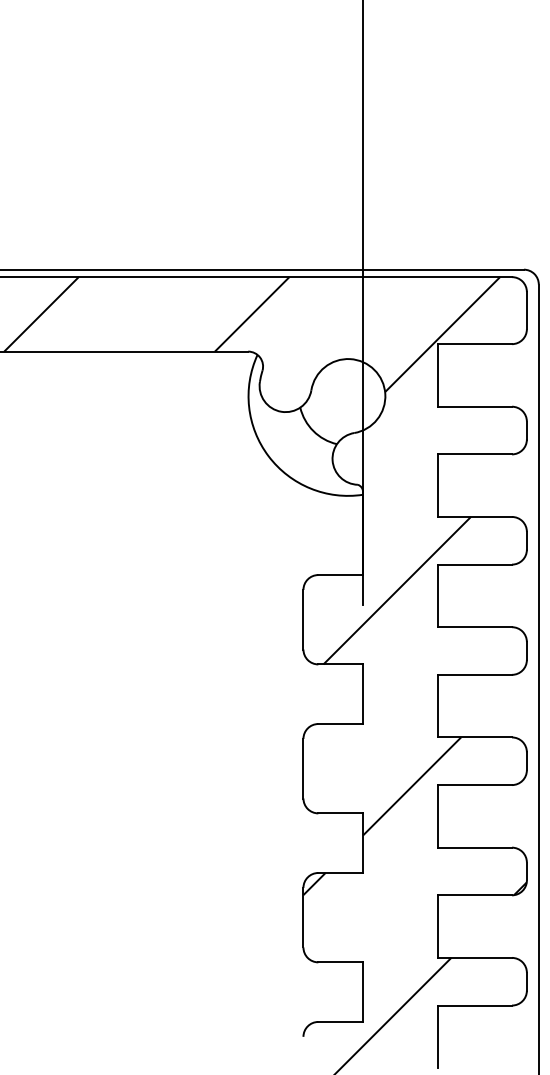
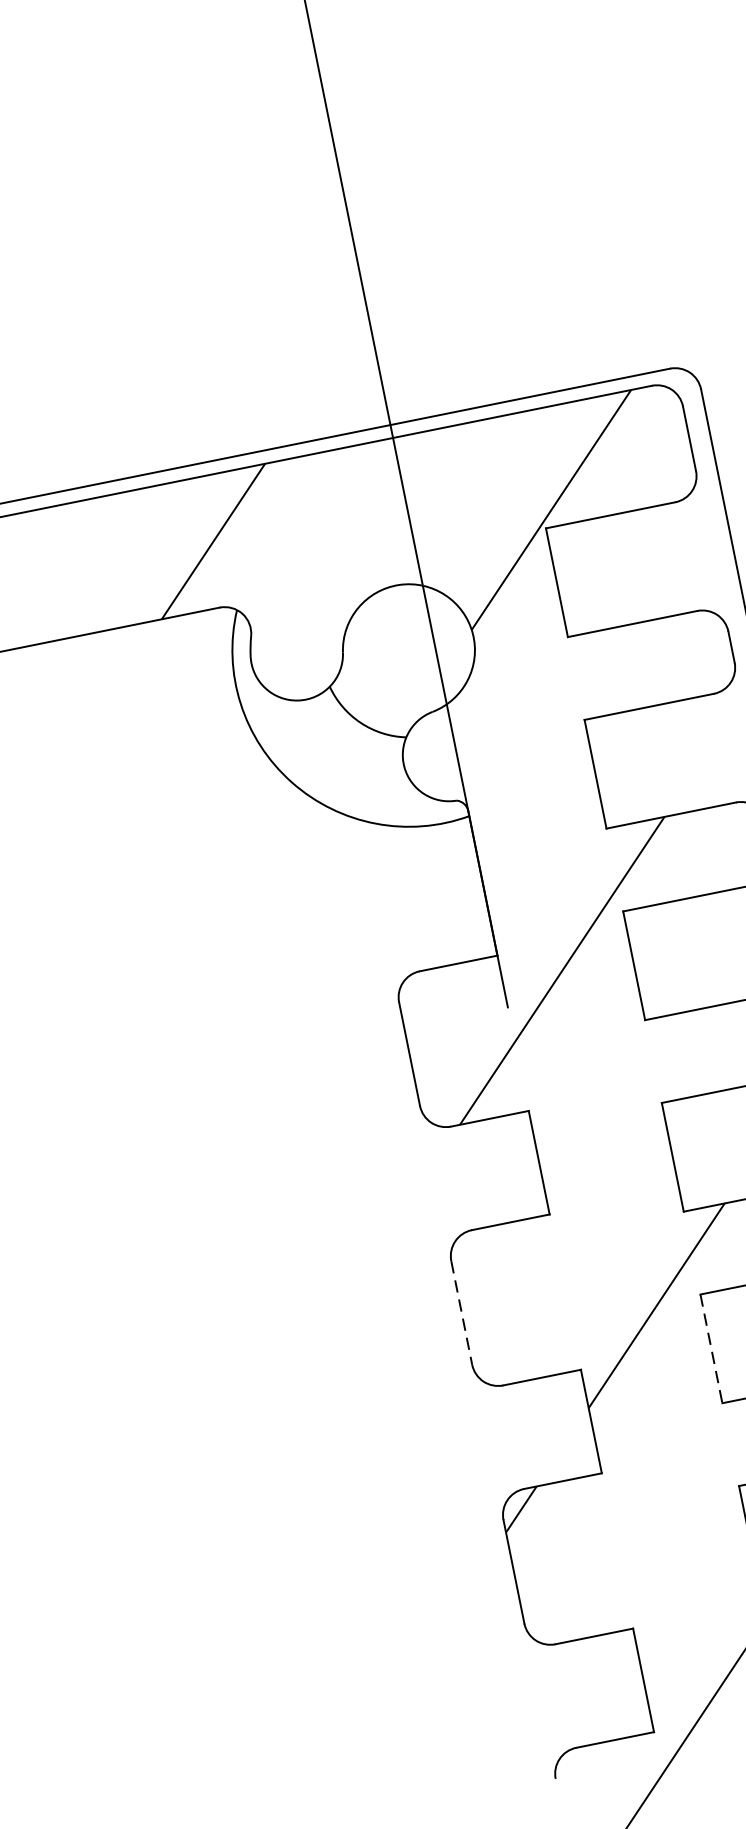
line: (303, 768) -> (461, 1312), solid -> dashed
line: (437, 816) -> (711, 1349), solid -> dashed

